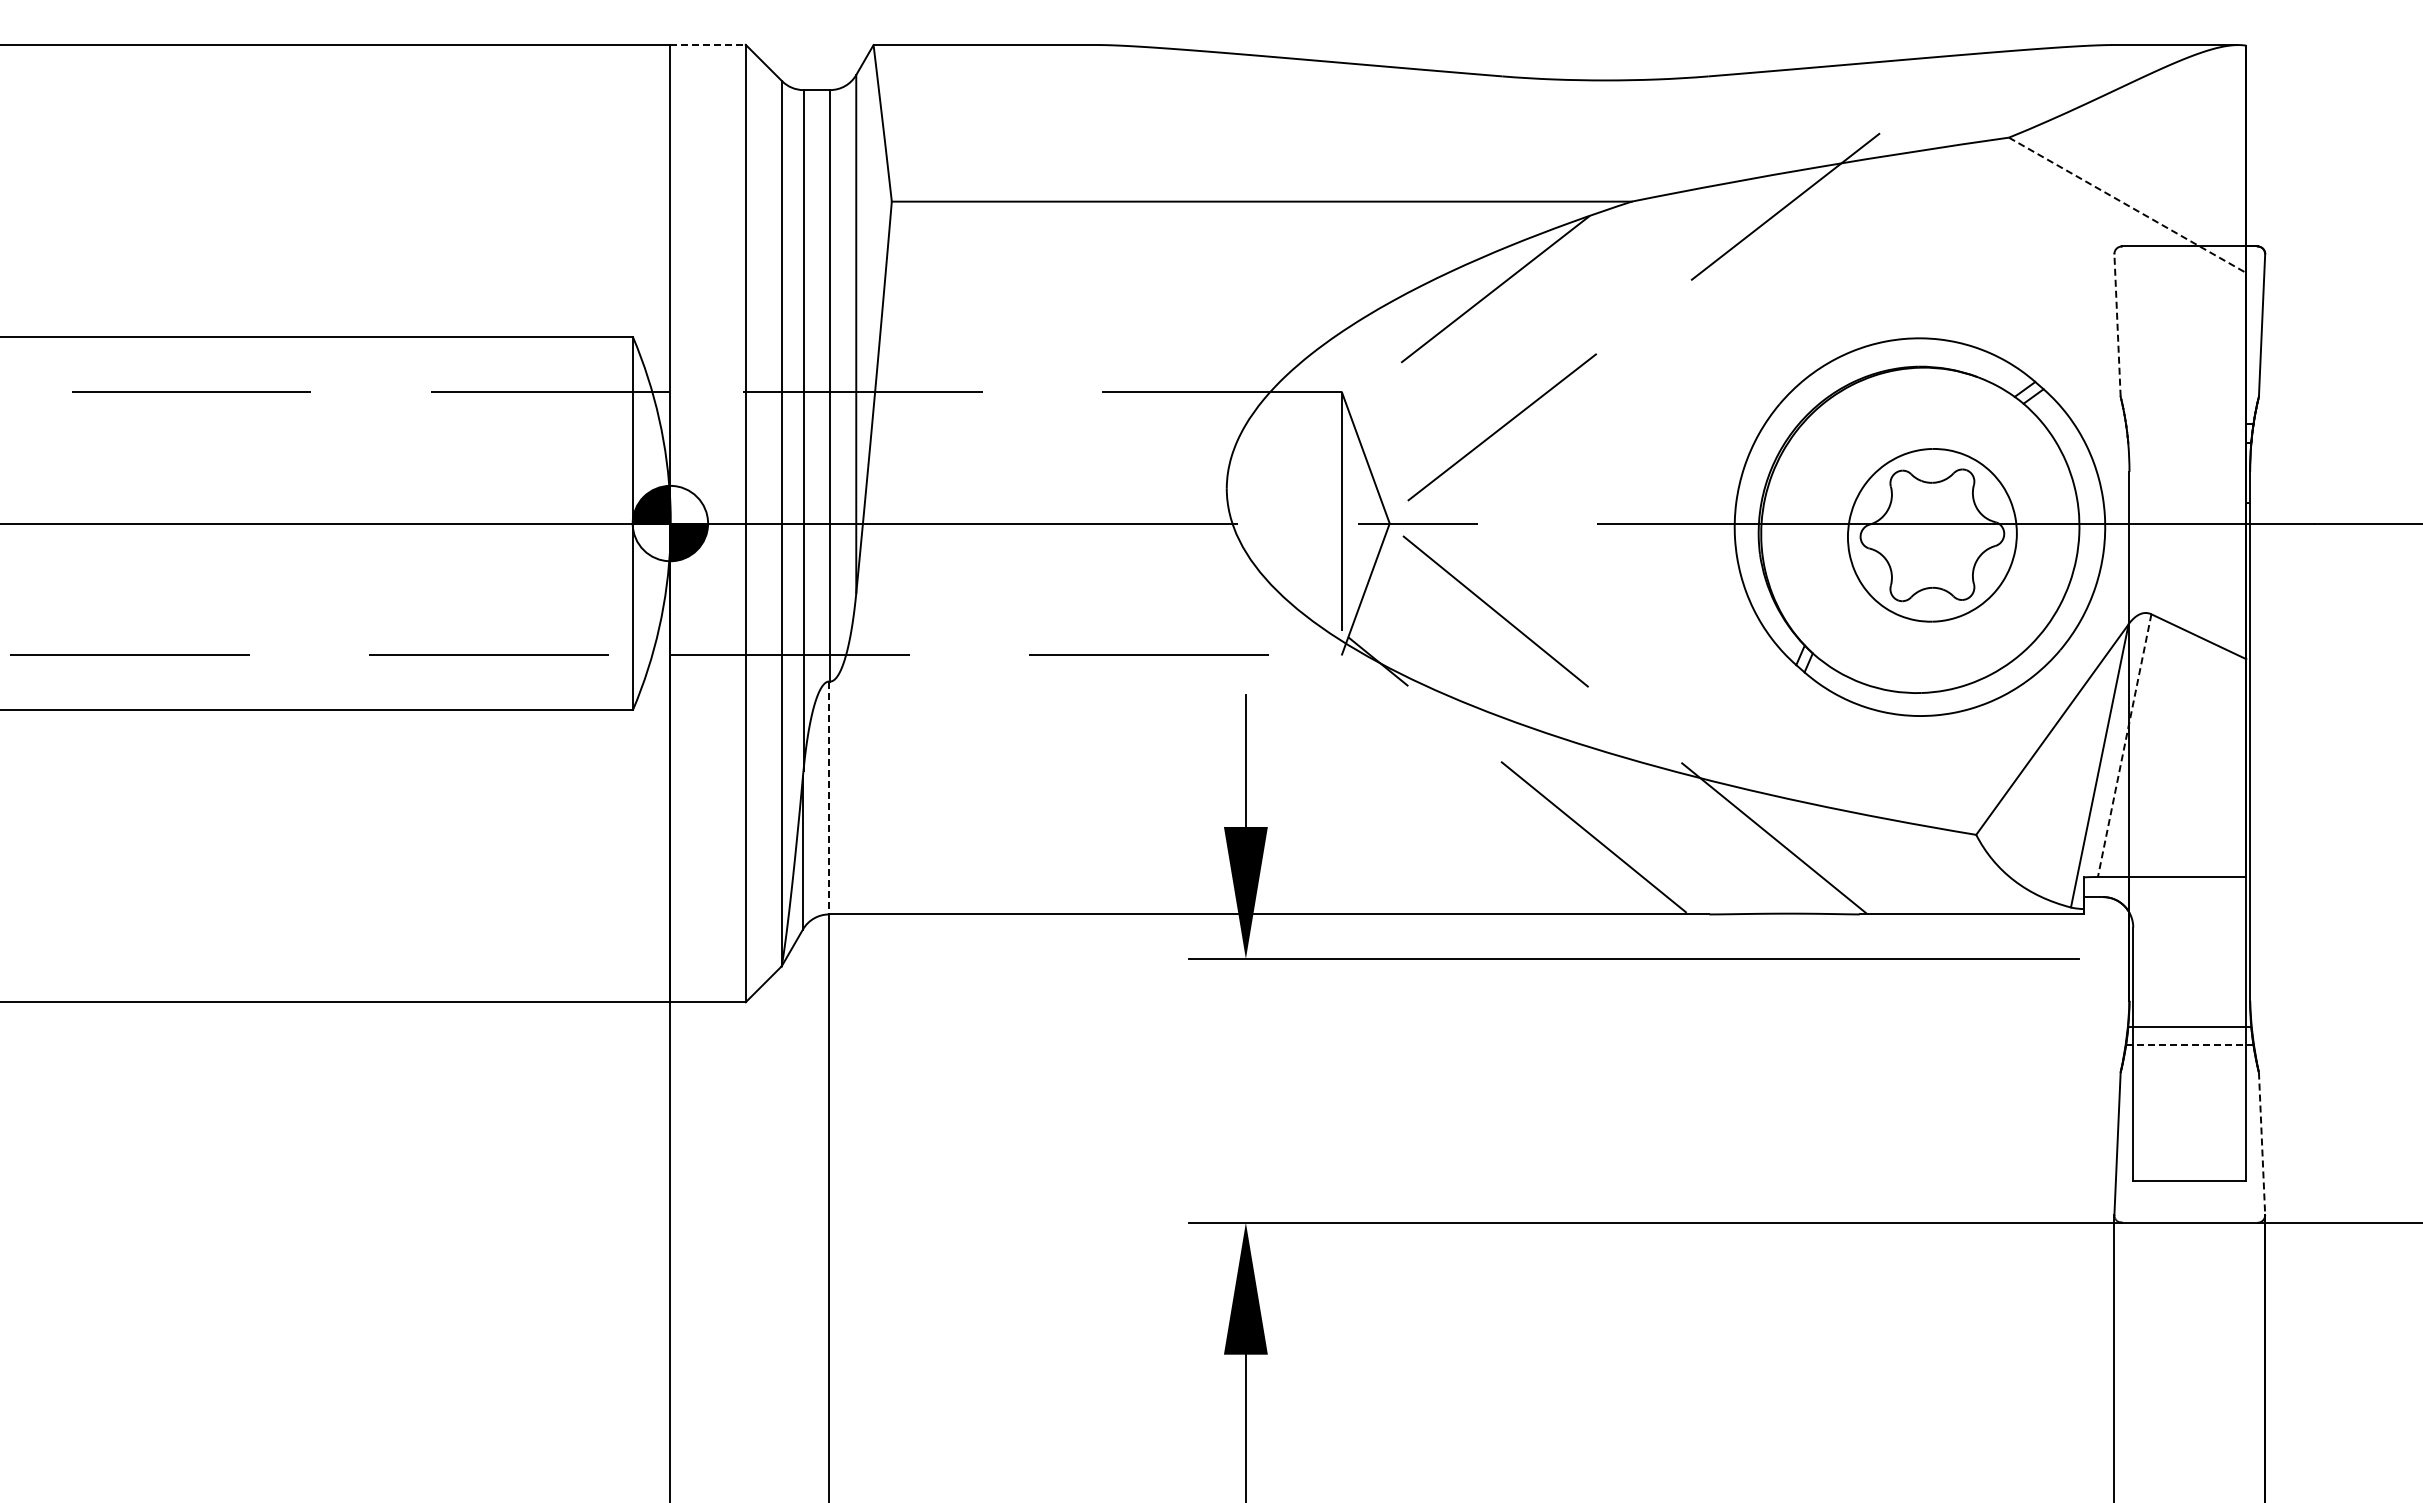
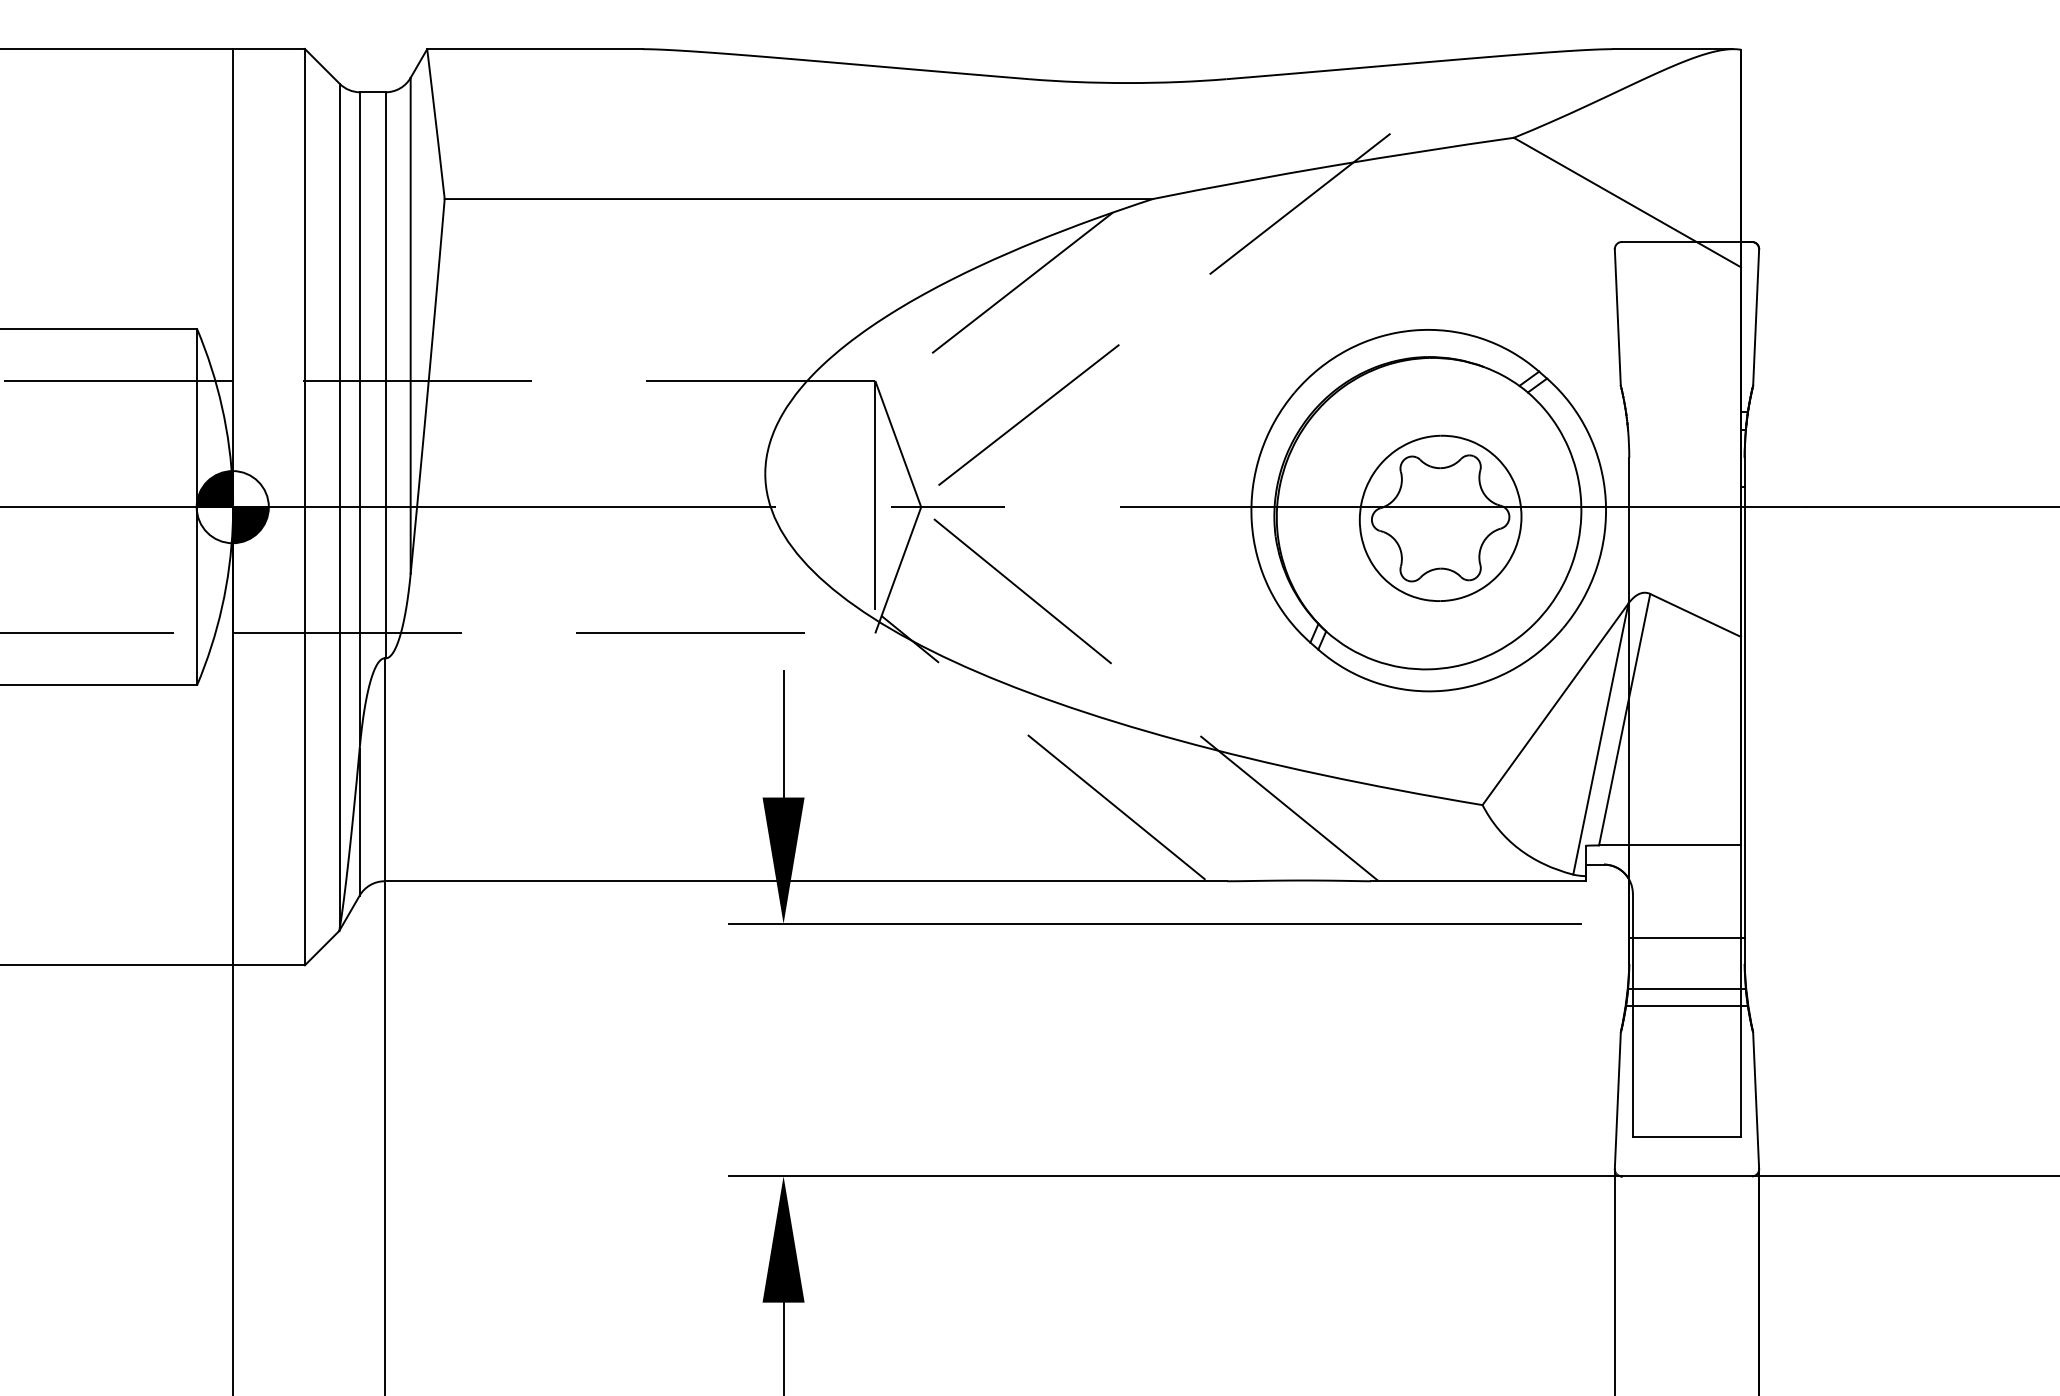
line: (708, 44) -> (269, 48), dashed -> solid
line: (2127, 205) -> (1627, 202), dashed -> solid
line: (2117, 325) -> (1617, 317), dashed -> solid
line: (2124, 746) -> (1624, 720), dashed -> solid
line: (829, 798) -> (385, 770), dashed -> solid
line: (2189, 973) -> (1686, 937), added
line: (2189, 1045) -> (1686, 1006), dashed -> solid
line: (2262, 1144) -> (1756, 1101), dashed -> solid

